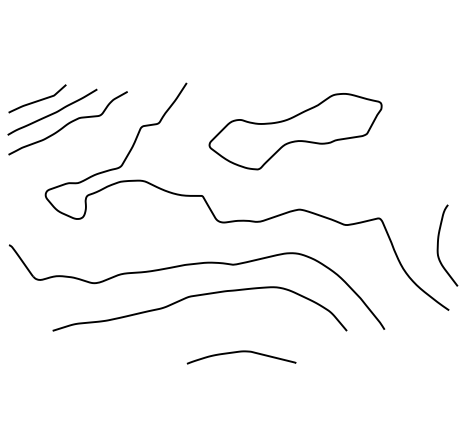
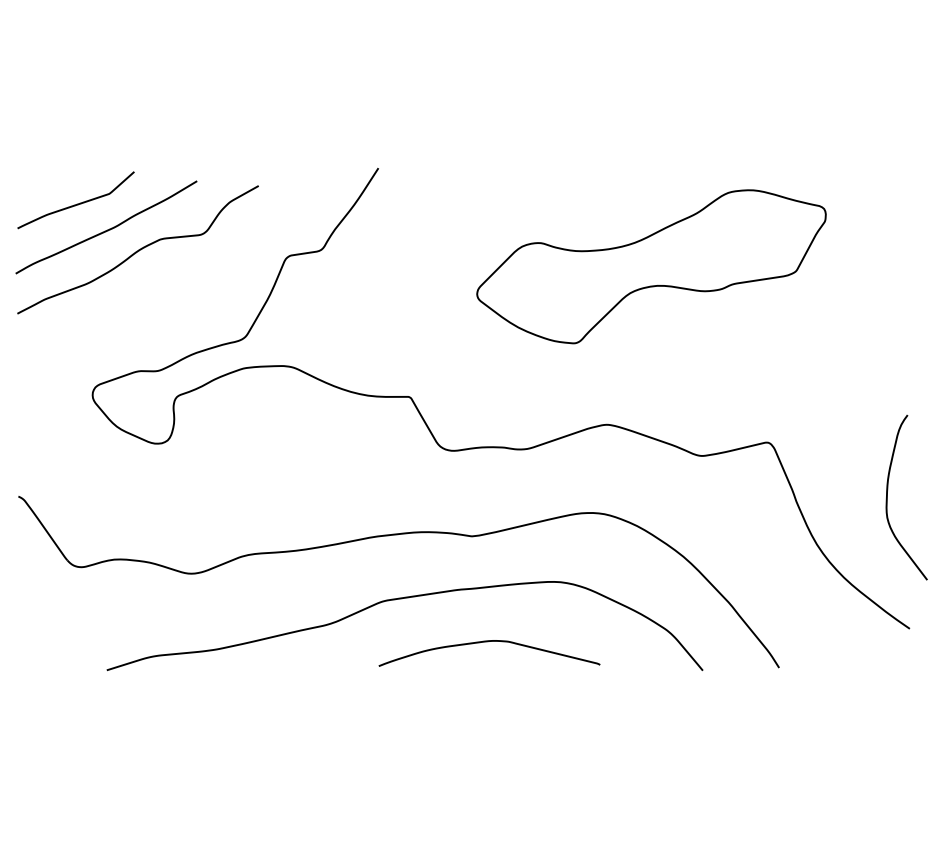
part: (295, 131) -> (651, 266), moved
curve: (241, 352) -> (489, 643), moved

